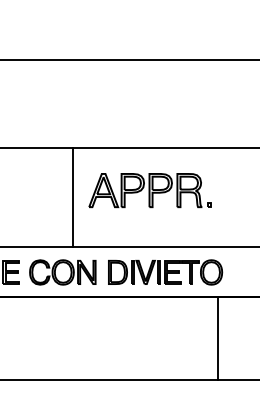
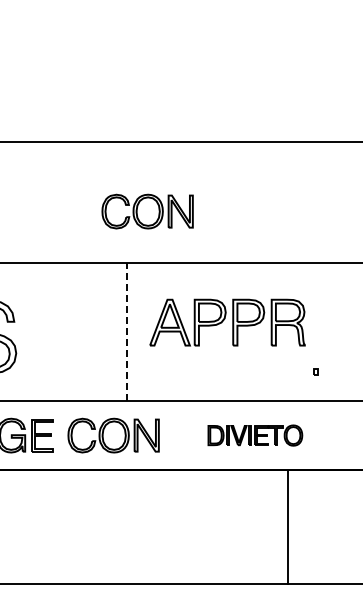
part: (87, 109) -> (147, 211), added
line: (72, 197) -> (127, 332), solid -> dashed
part: (209, 204) -> (315, 371), moved
part: (165, 272) -> (255, 435), size x0.6
line: (217, 338) -> (287, 526), moved

